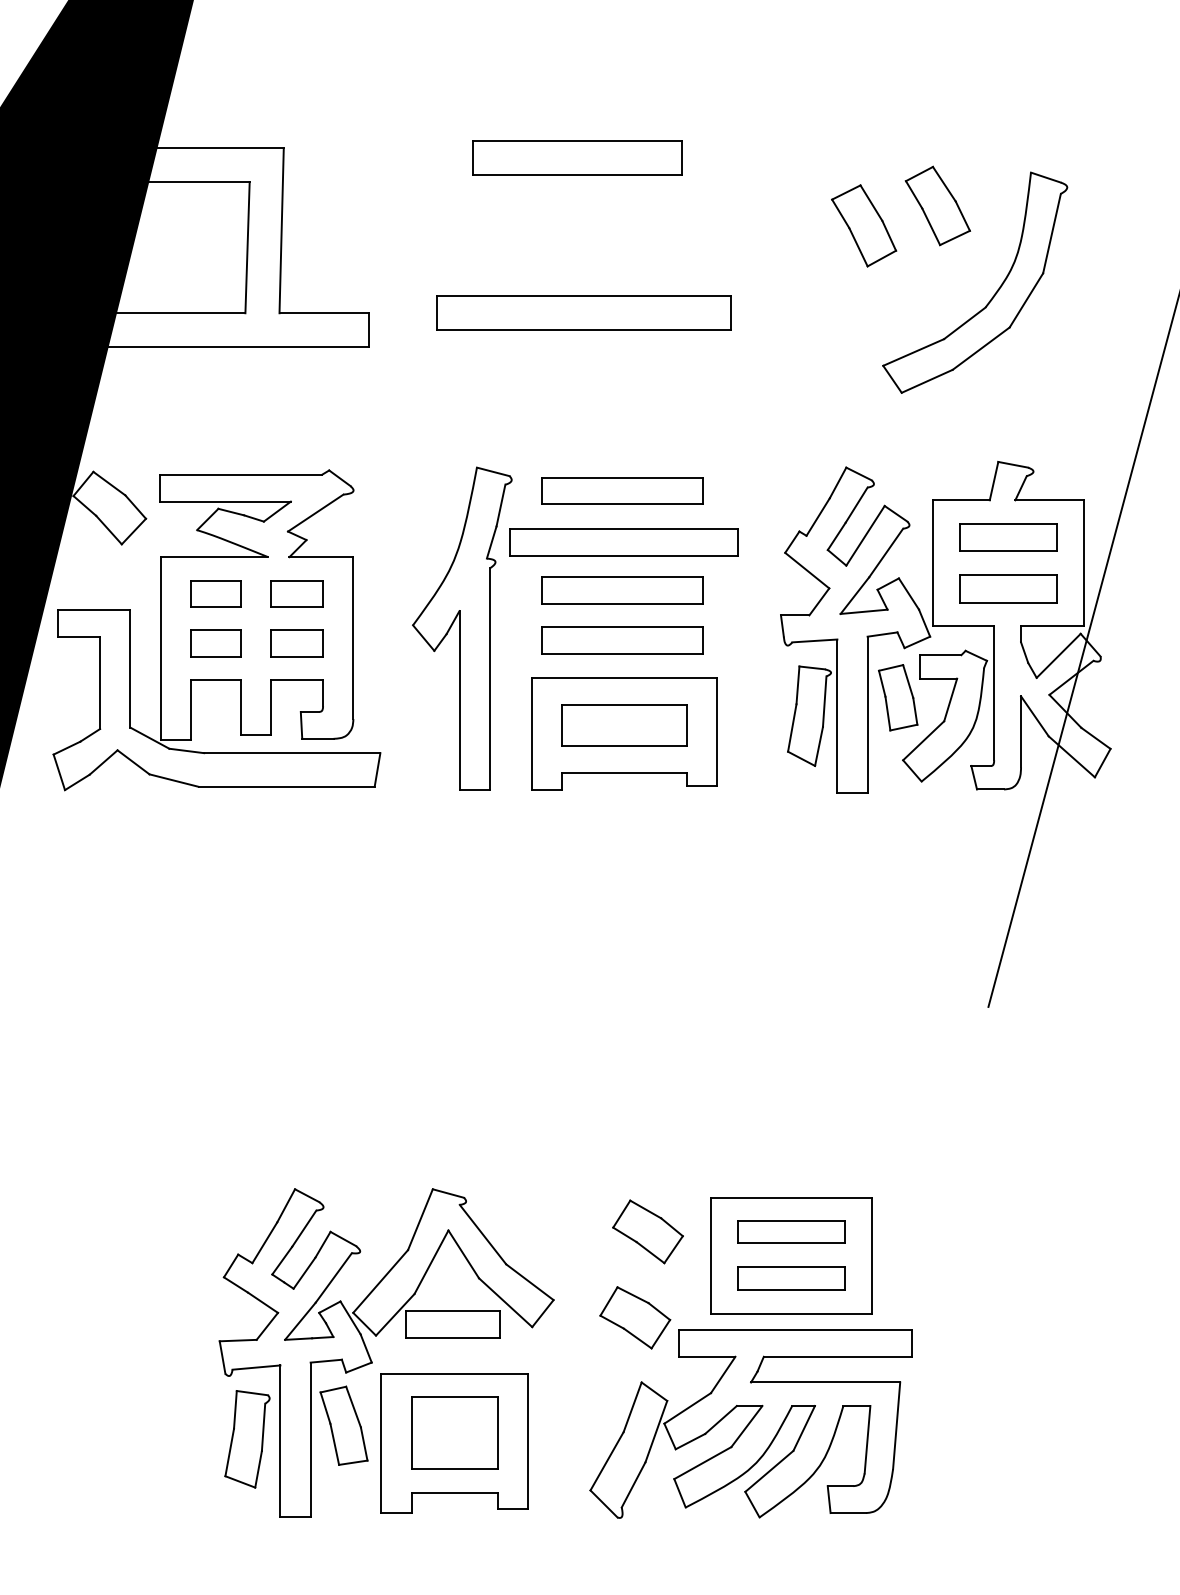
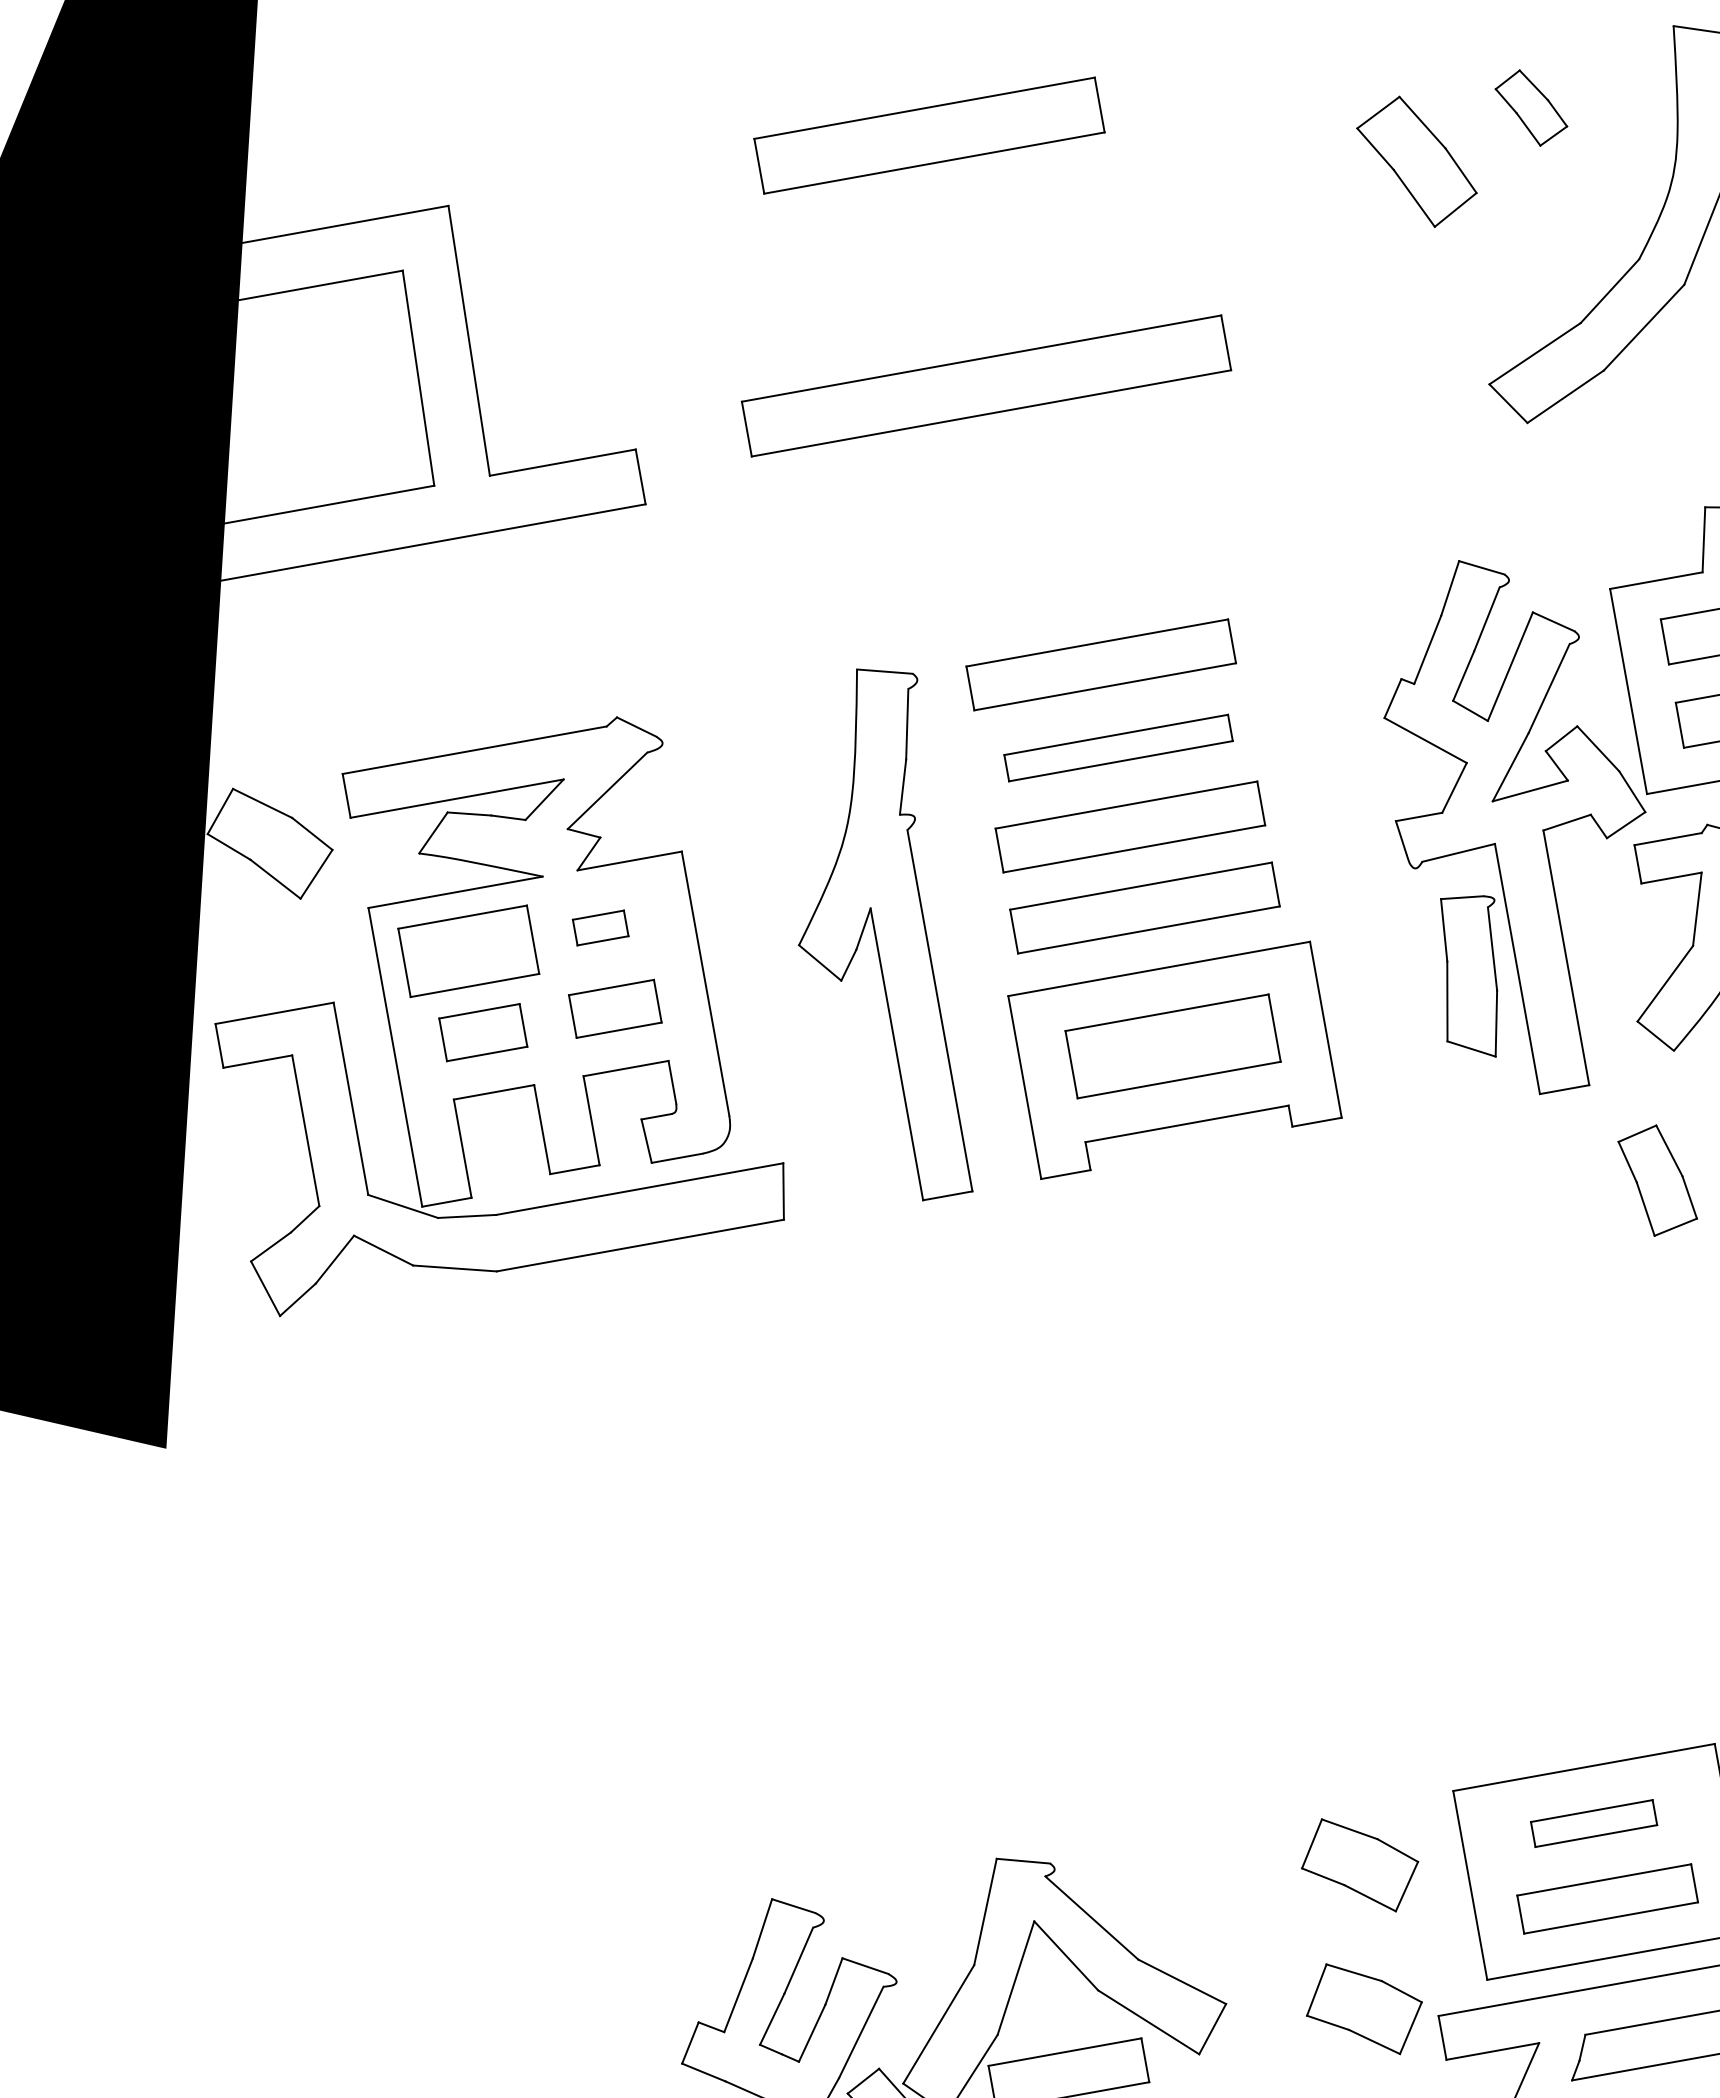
part: (937, 205) -> (1530, 107), size x0.6
part: (623, 542) -> (1117, 748), size x0.6
part: (215, 593) -> (467, 951), size x1.6
part: (296, 593) -> (599, 927), size x0.6
part: (898, 697) -> (1658, 1179), moved
part: (791, 1231) -> (1593, 1822), size x0.7

